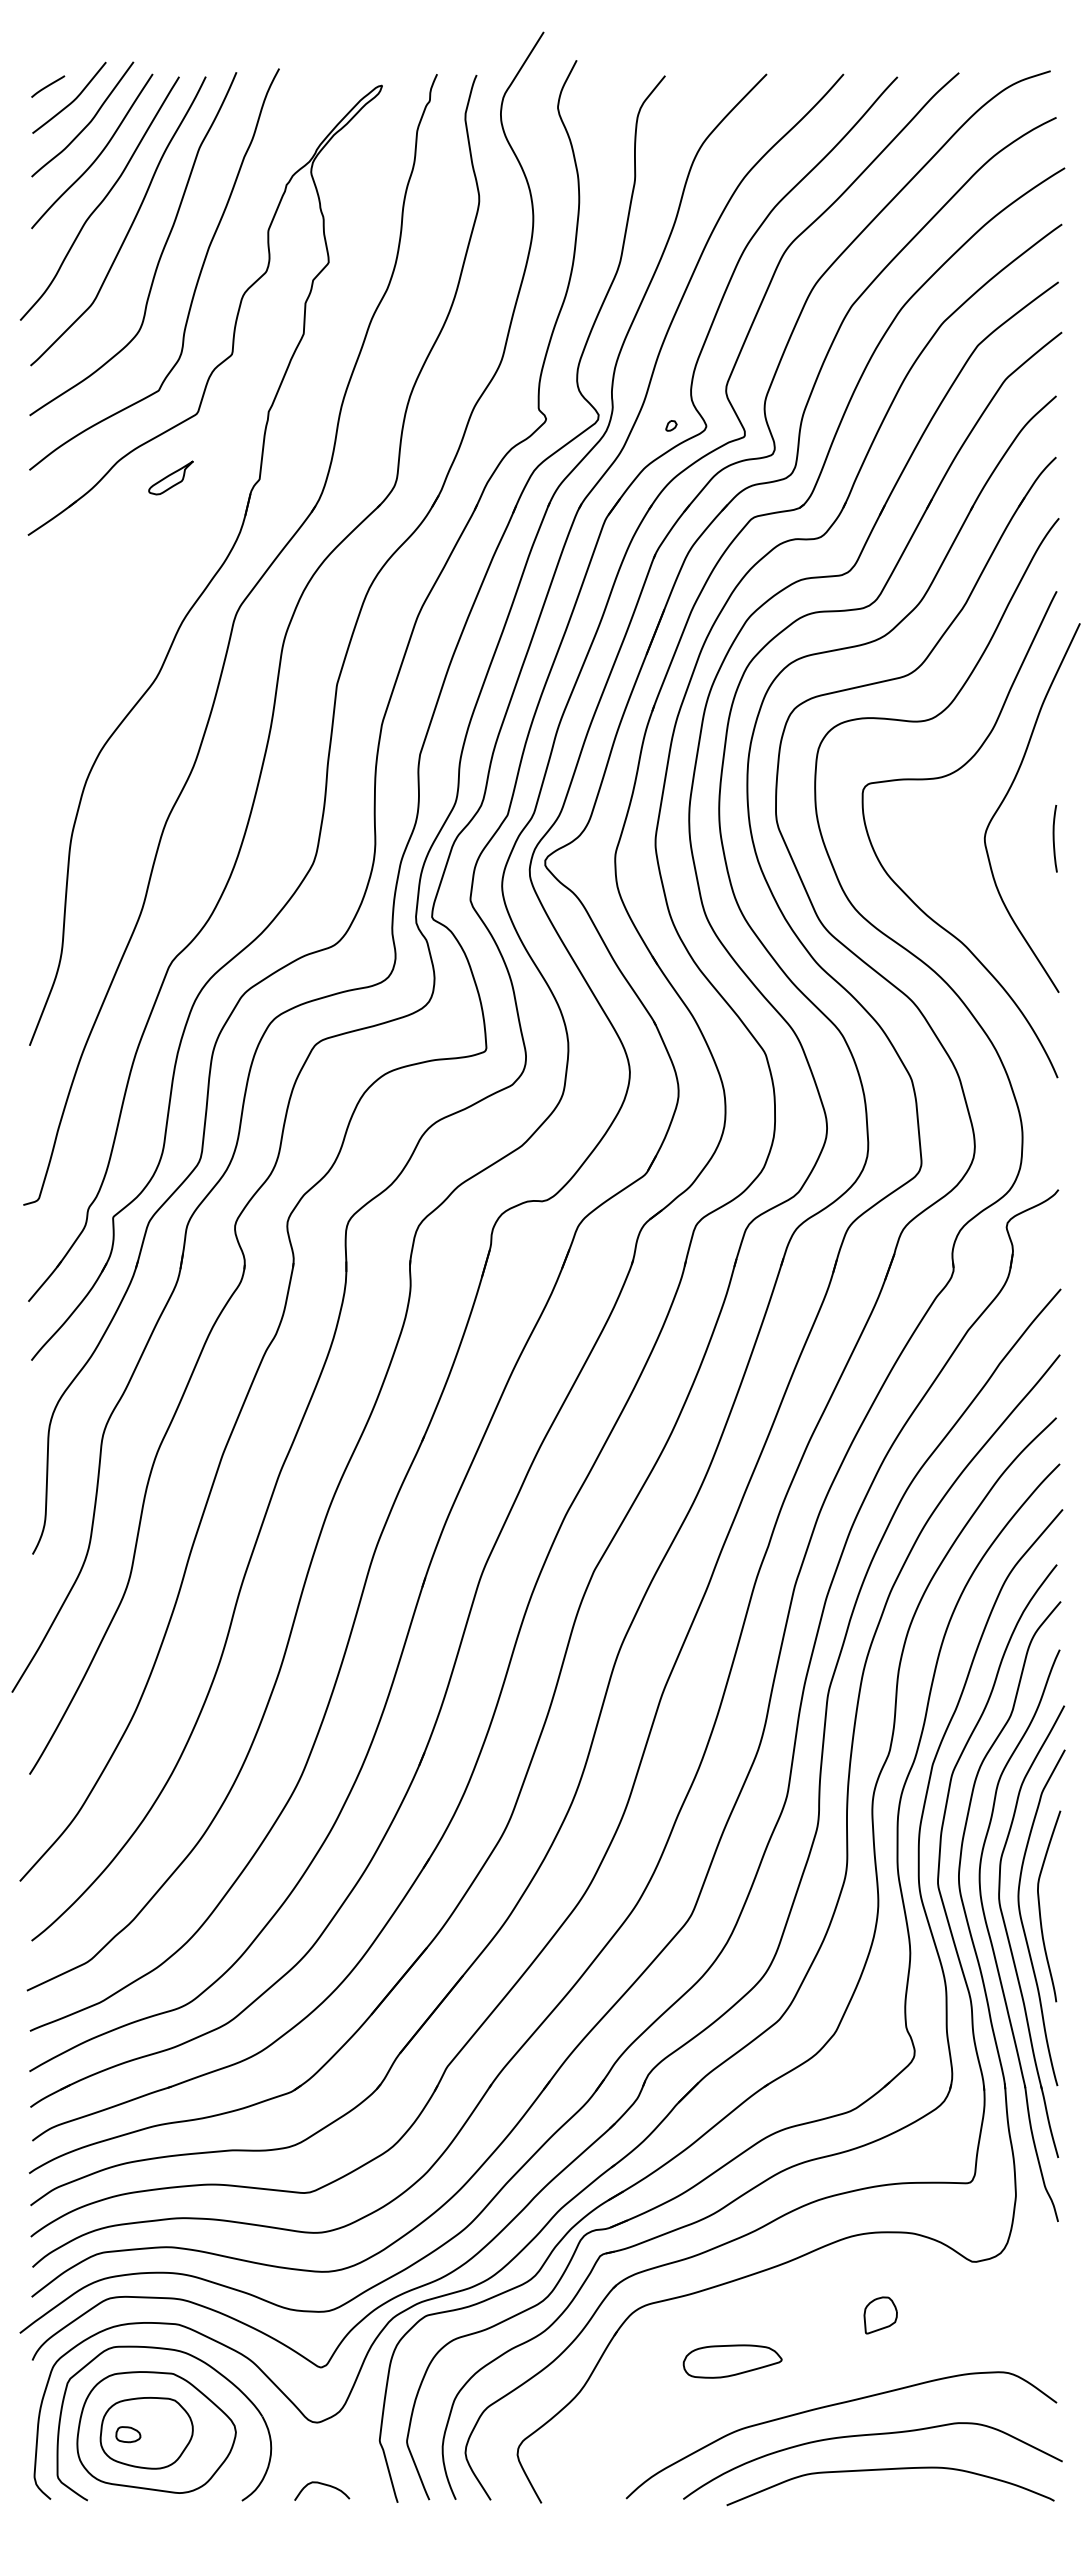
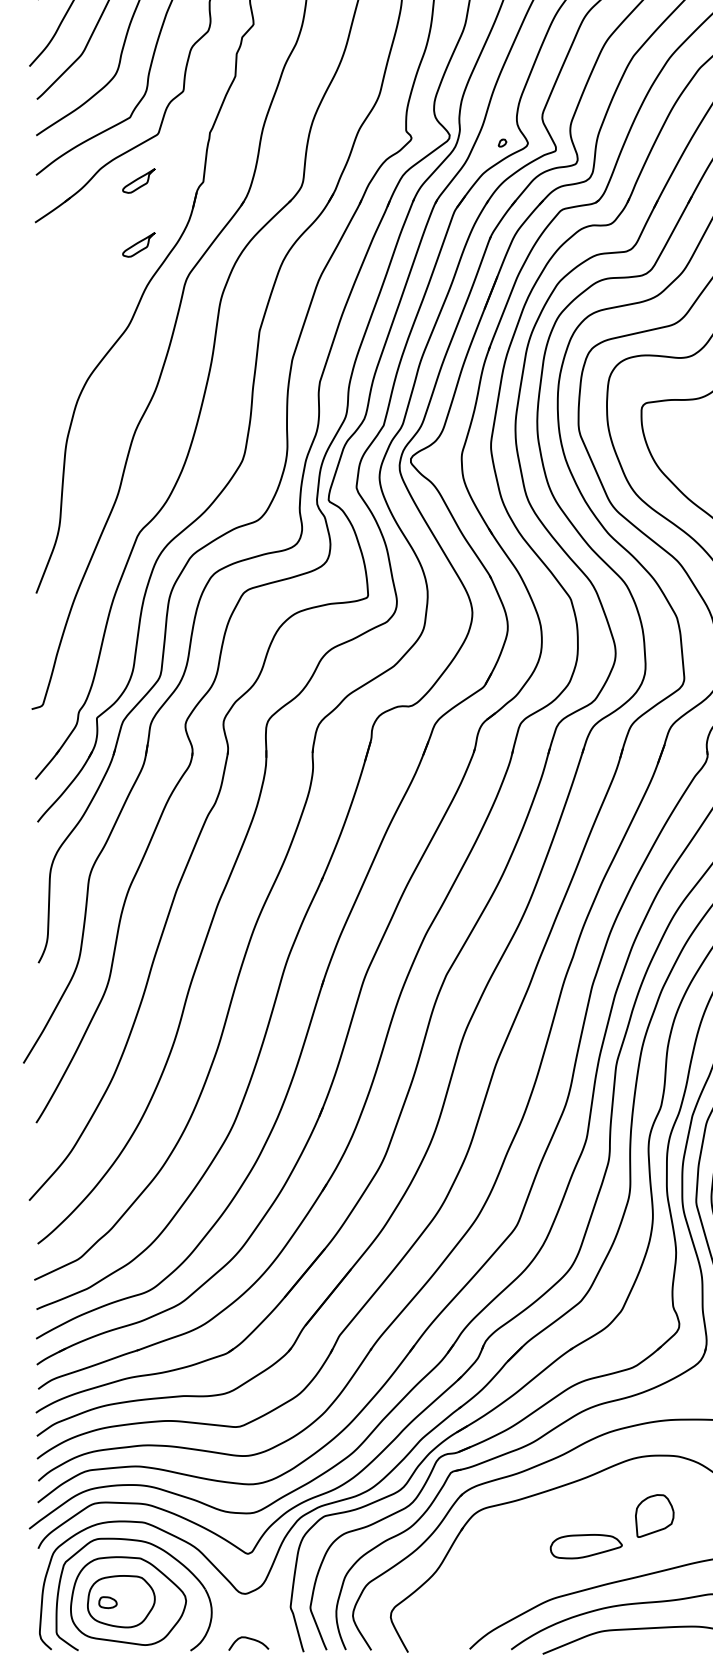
part: (170, 565) -> (138, 244), added
part: (880, 2315) -> (654, 1516), size x1.6
part: (732, 2361) -> (586, 1546), moved

